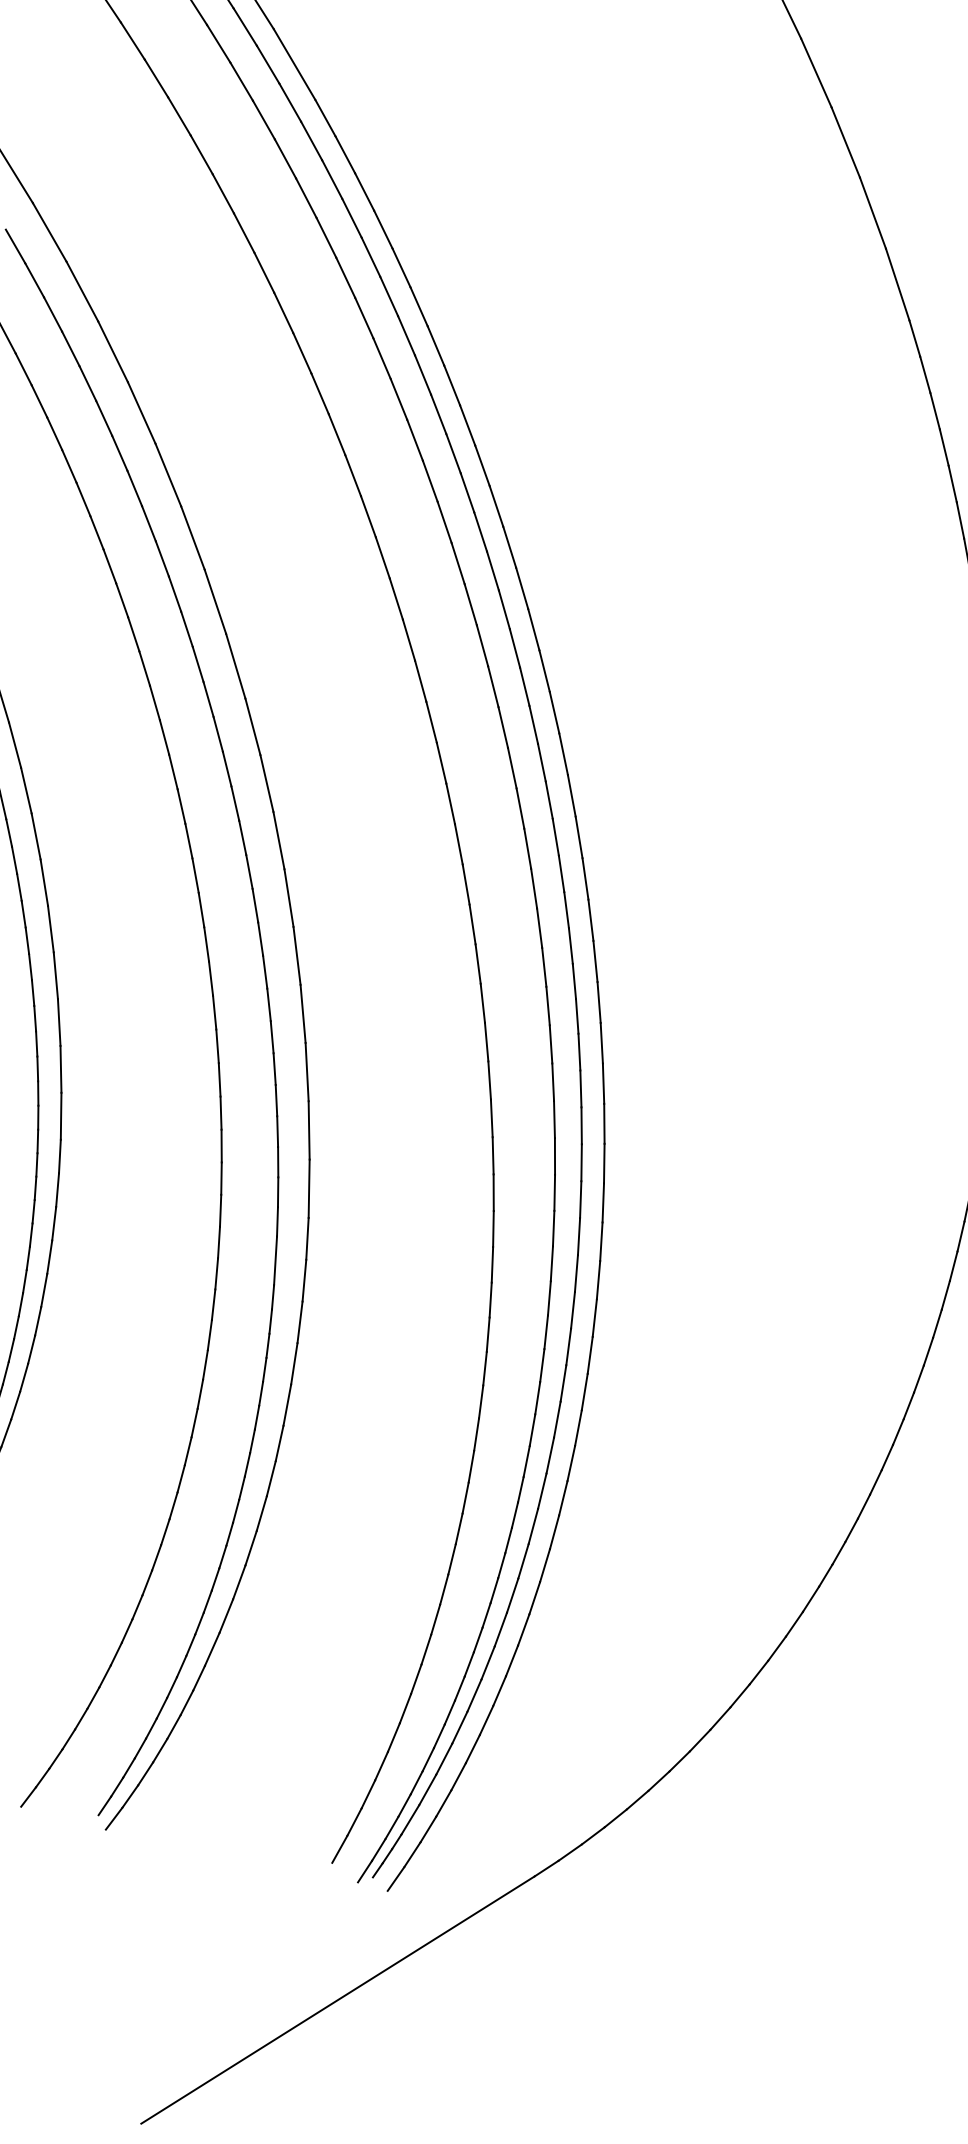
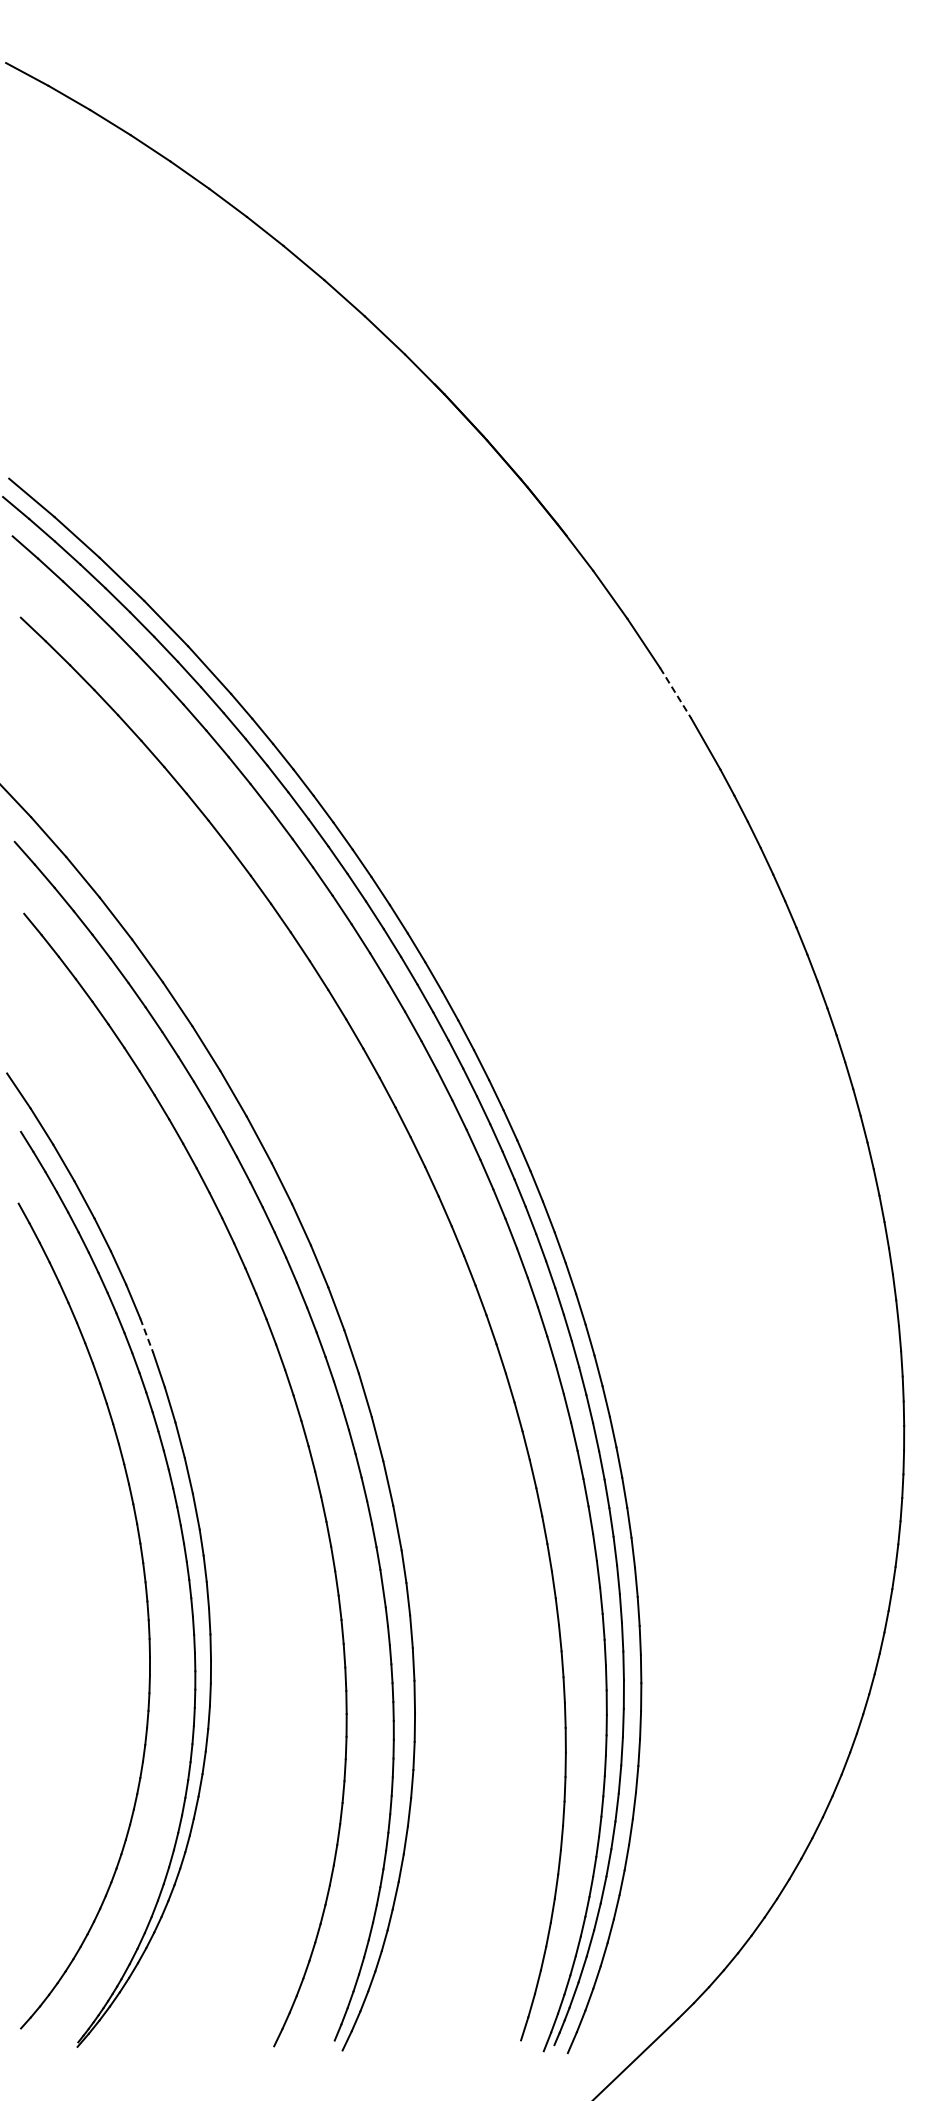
line: (872, 213) -> (675, 693), solid -> dashed
line: (43, 883) -> (146, 1336), solid -> dashed

